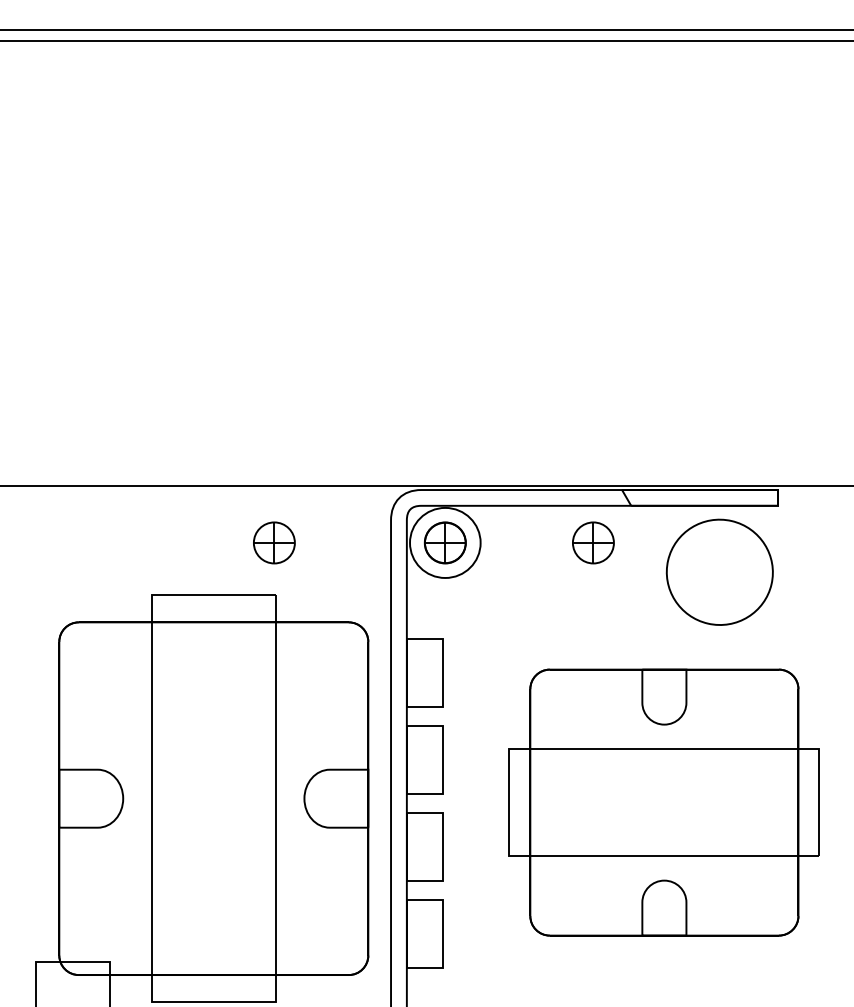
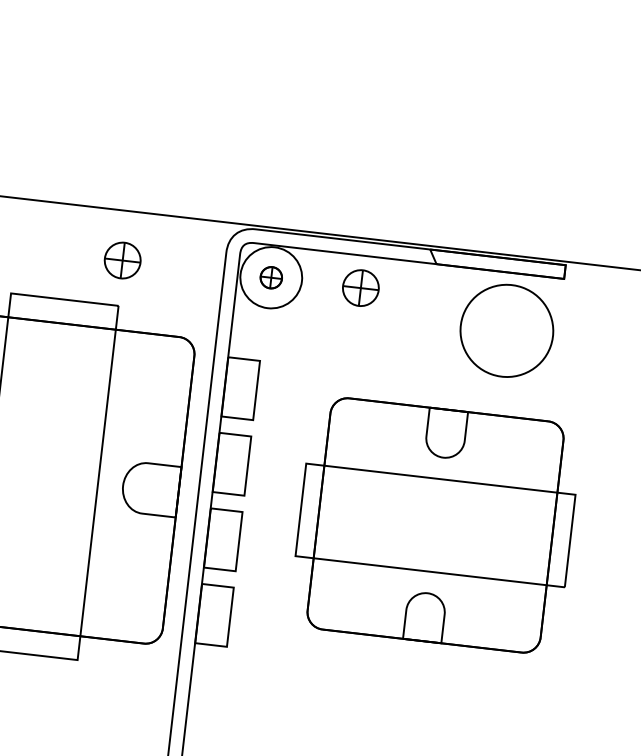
part: (445, 542) -> (271, 277), size x0.6
part: (593, 542) -> (360, 287), moved

